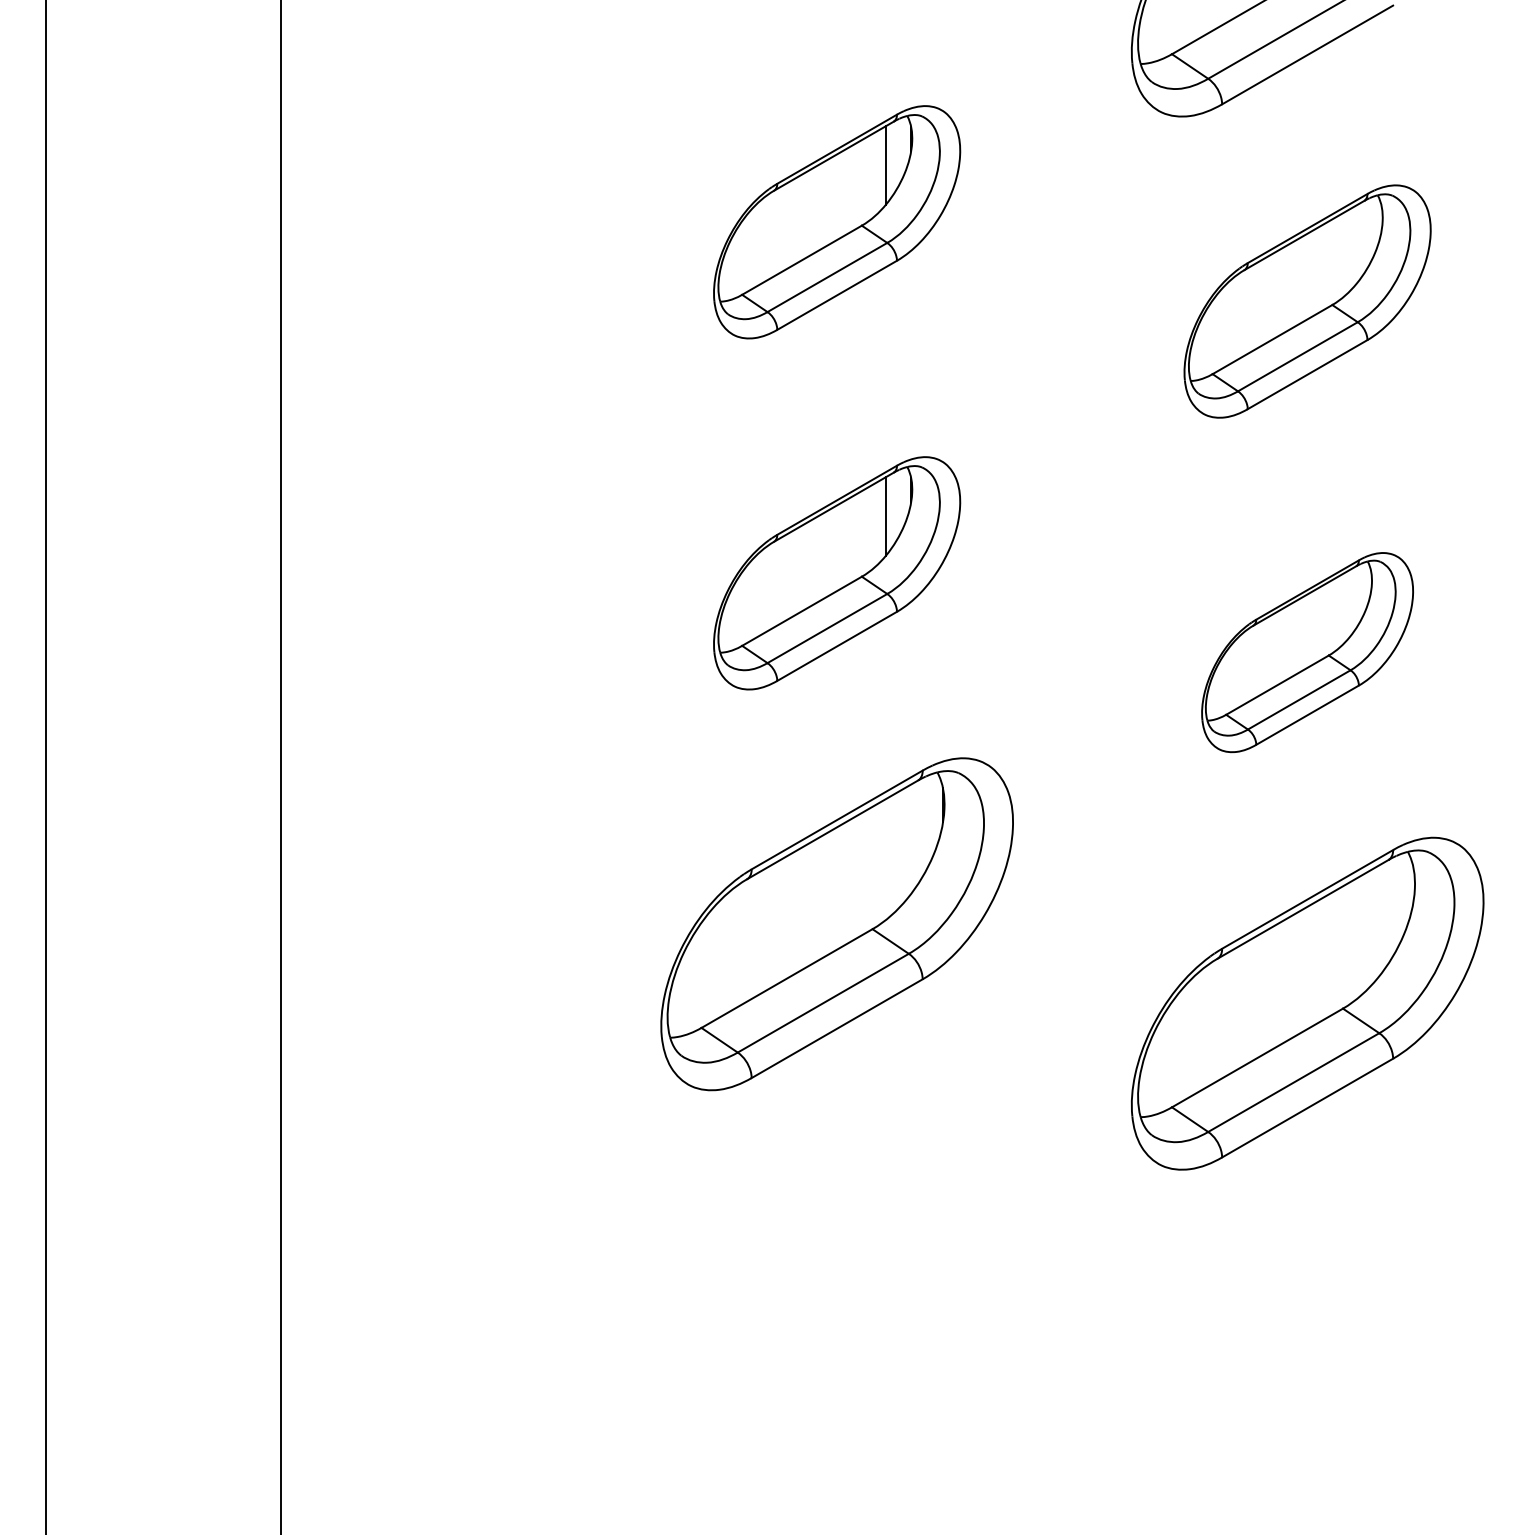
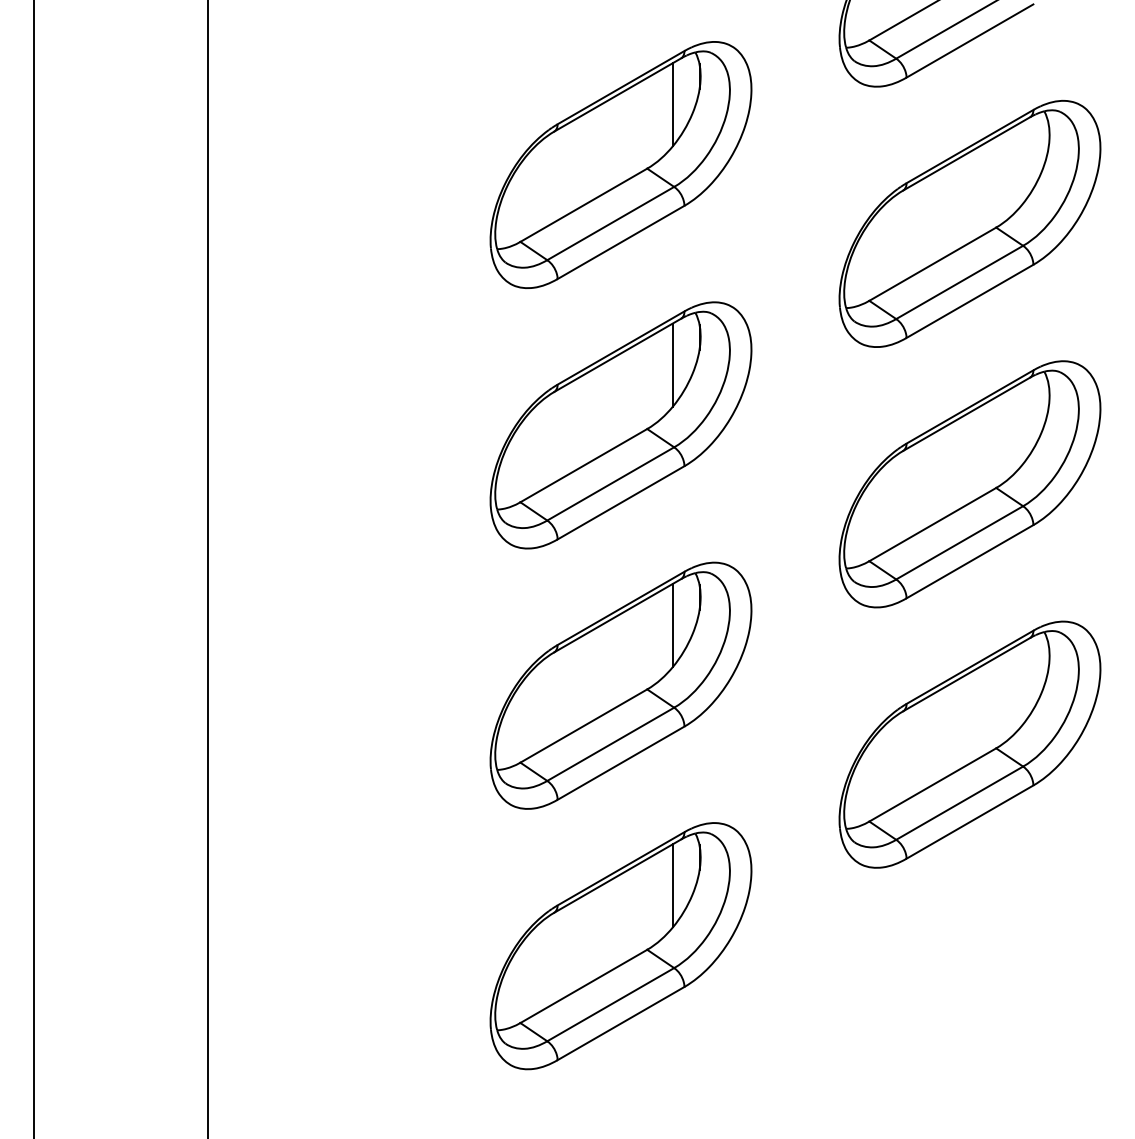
part: (836, 222) -> (620, 165), size x1.43
part: (1307, 301) -> (969, 223), size x1.43
part: (836, 573) -> (620, 425), size x1.43
part: (1307, 652) -> (969, 484), size x1.67
line: (907, 842) -> (673, 625), added
part: (836, 1275) -> (620, 946), added

